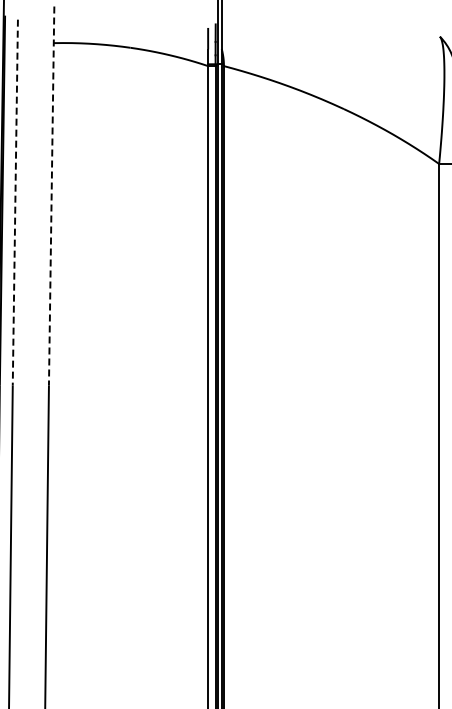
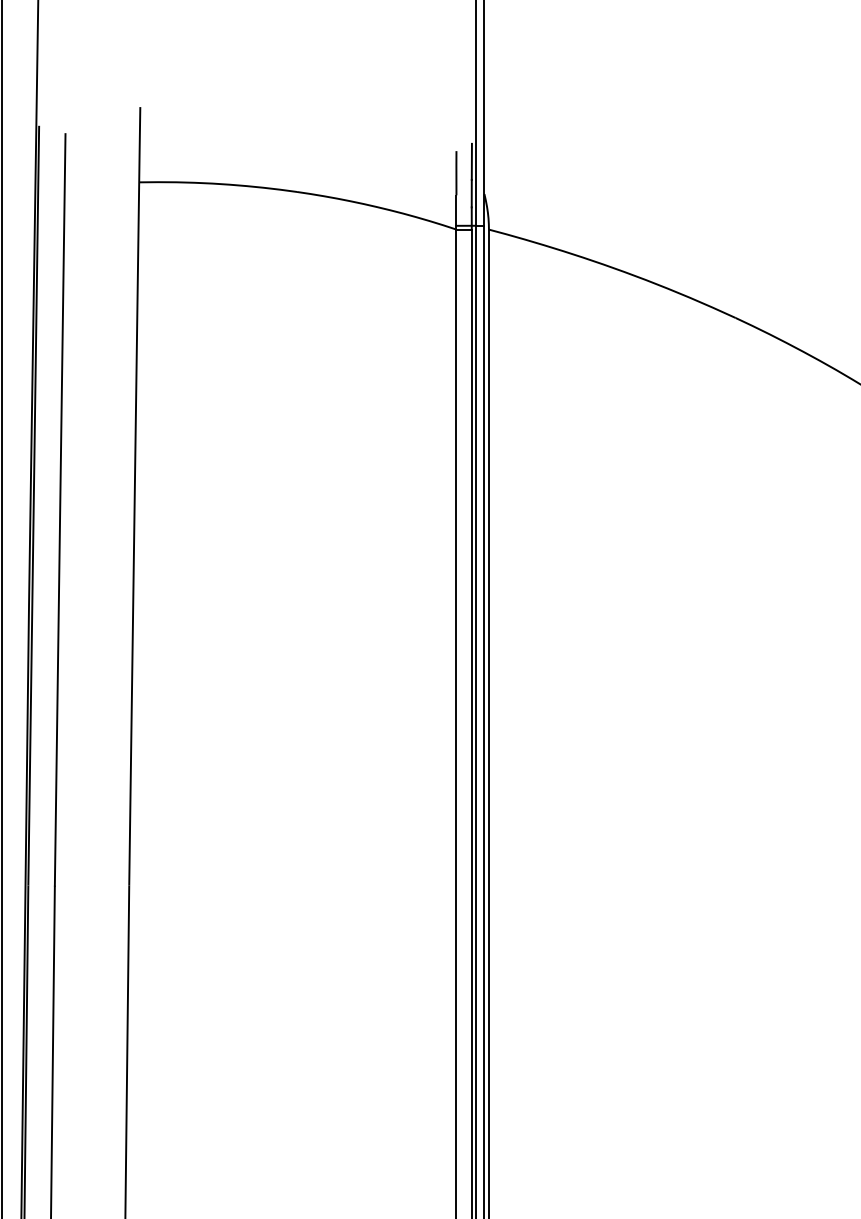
line: (51, 195) -> (134, 495), dashed -> solid
line: (15, 202) -> (60, 509), dashed -> solid

